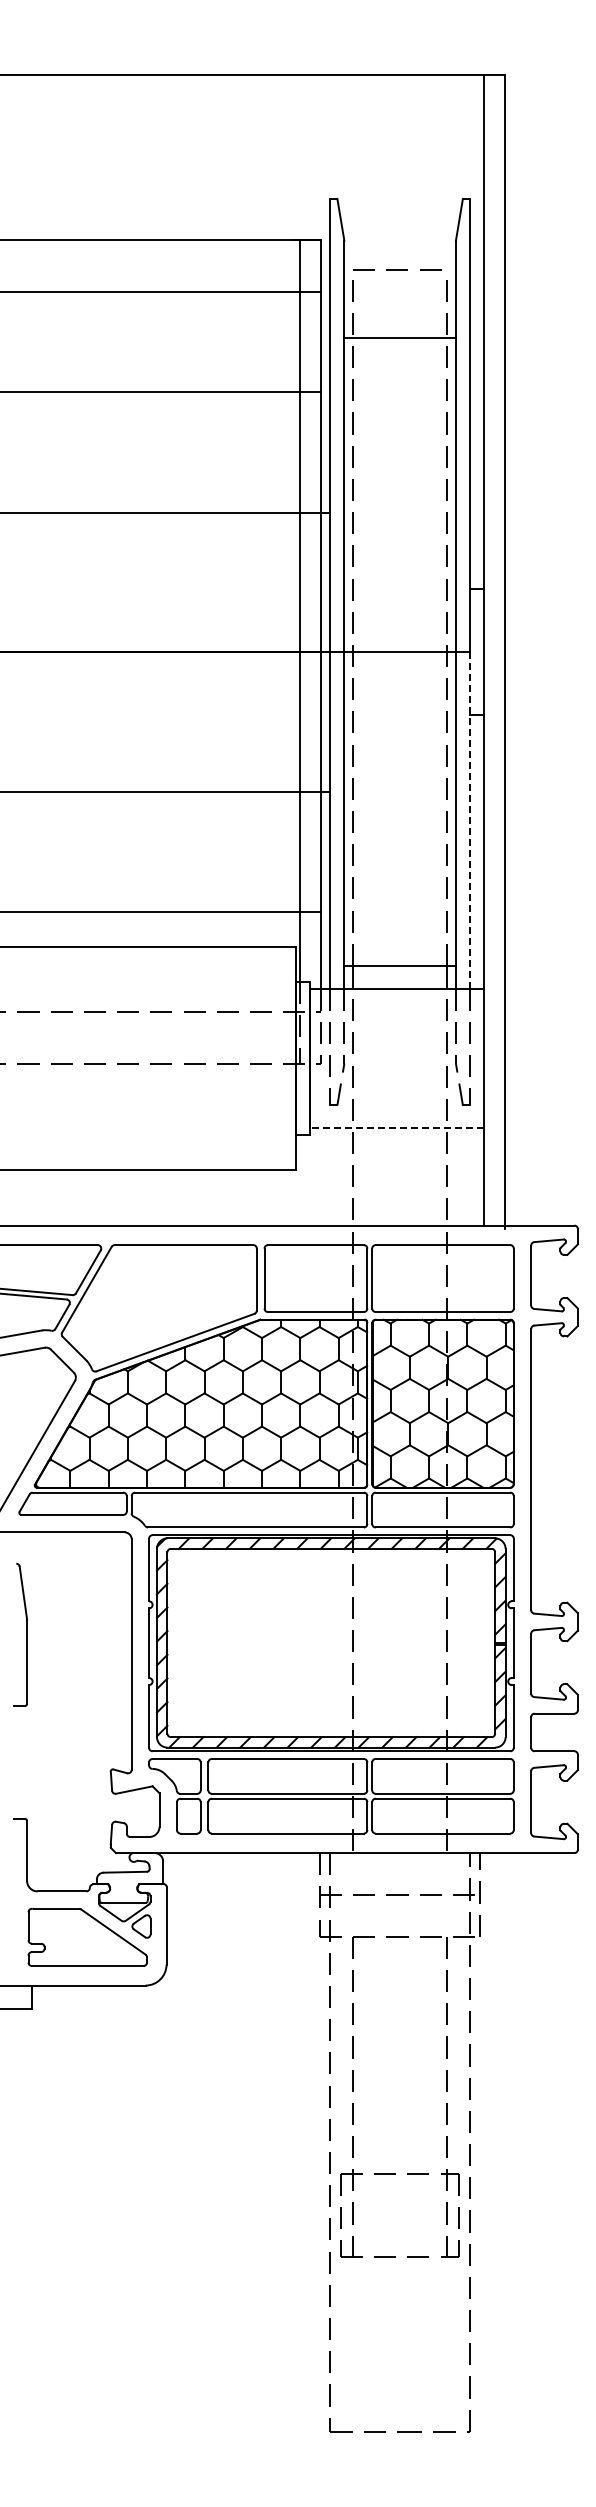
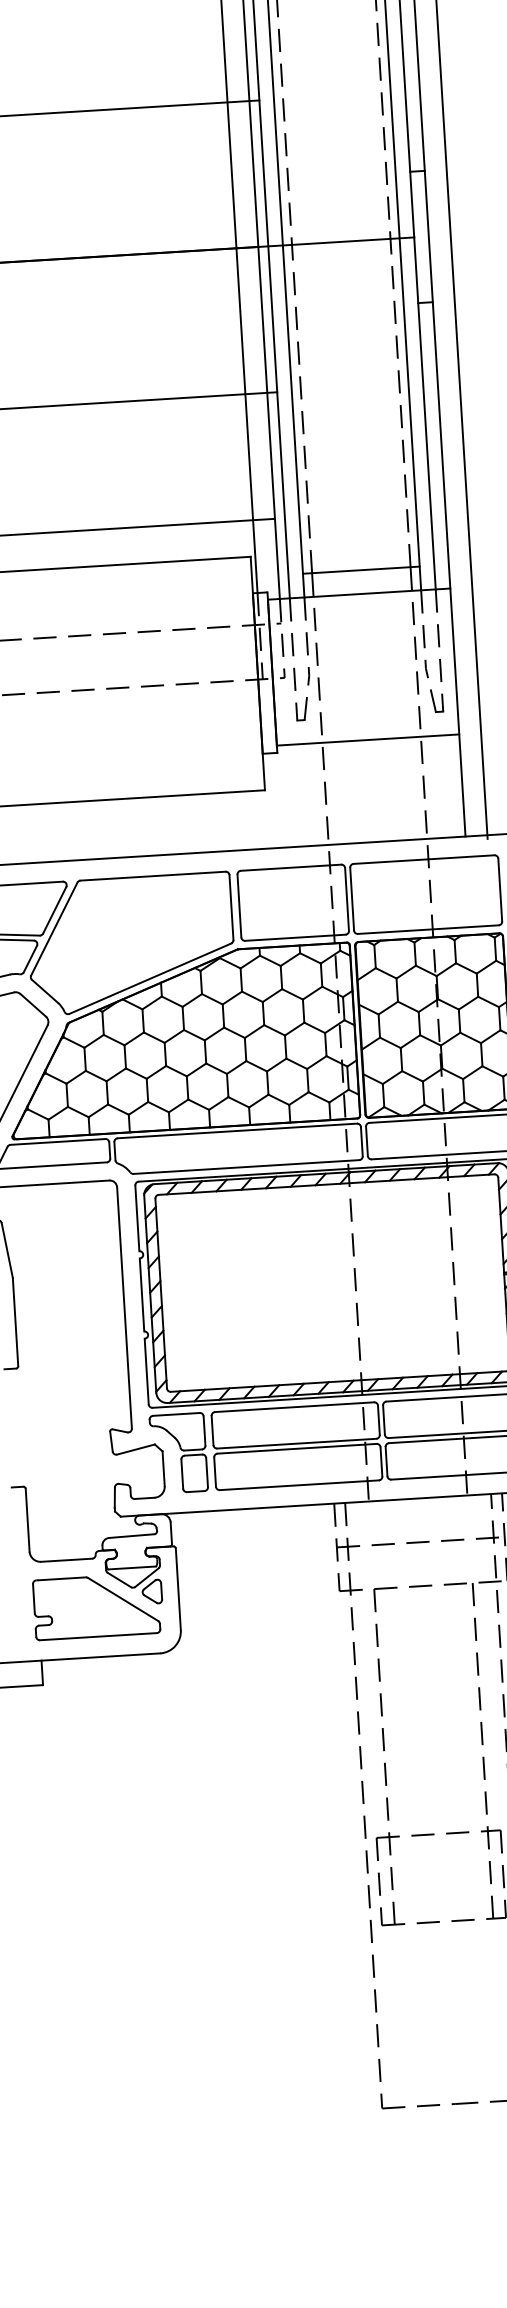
line: (469, 819) -> (424, 412), dashed -> solid
line: (396, 1128) -> (367, 740), dashed -> solid

